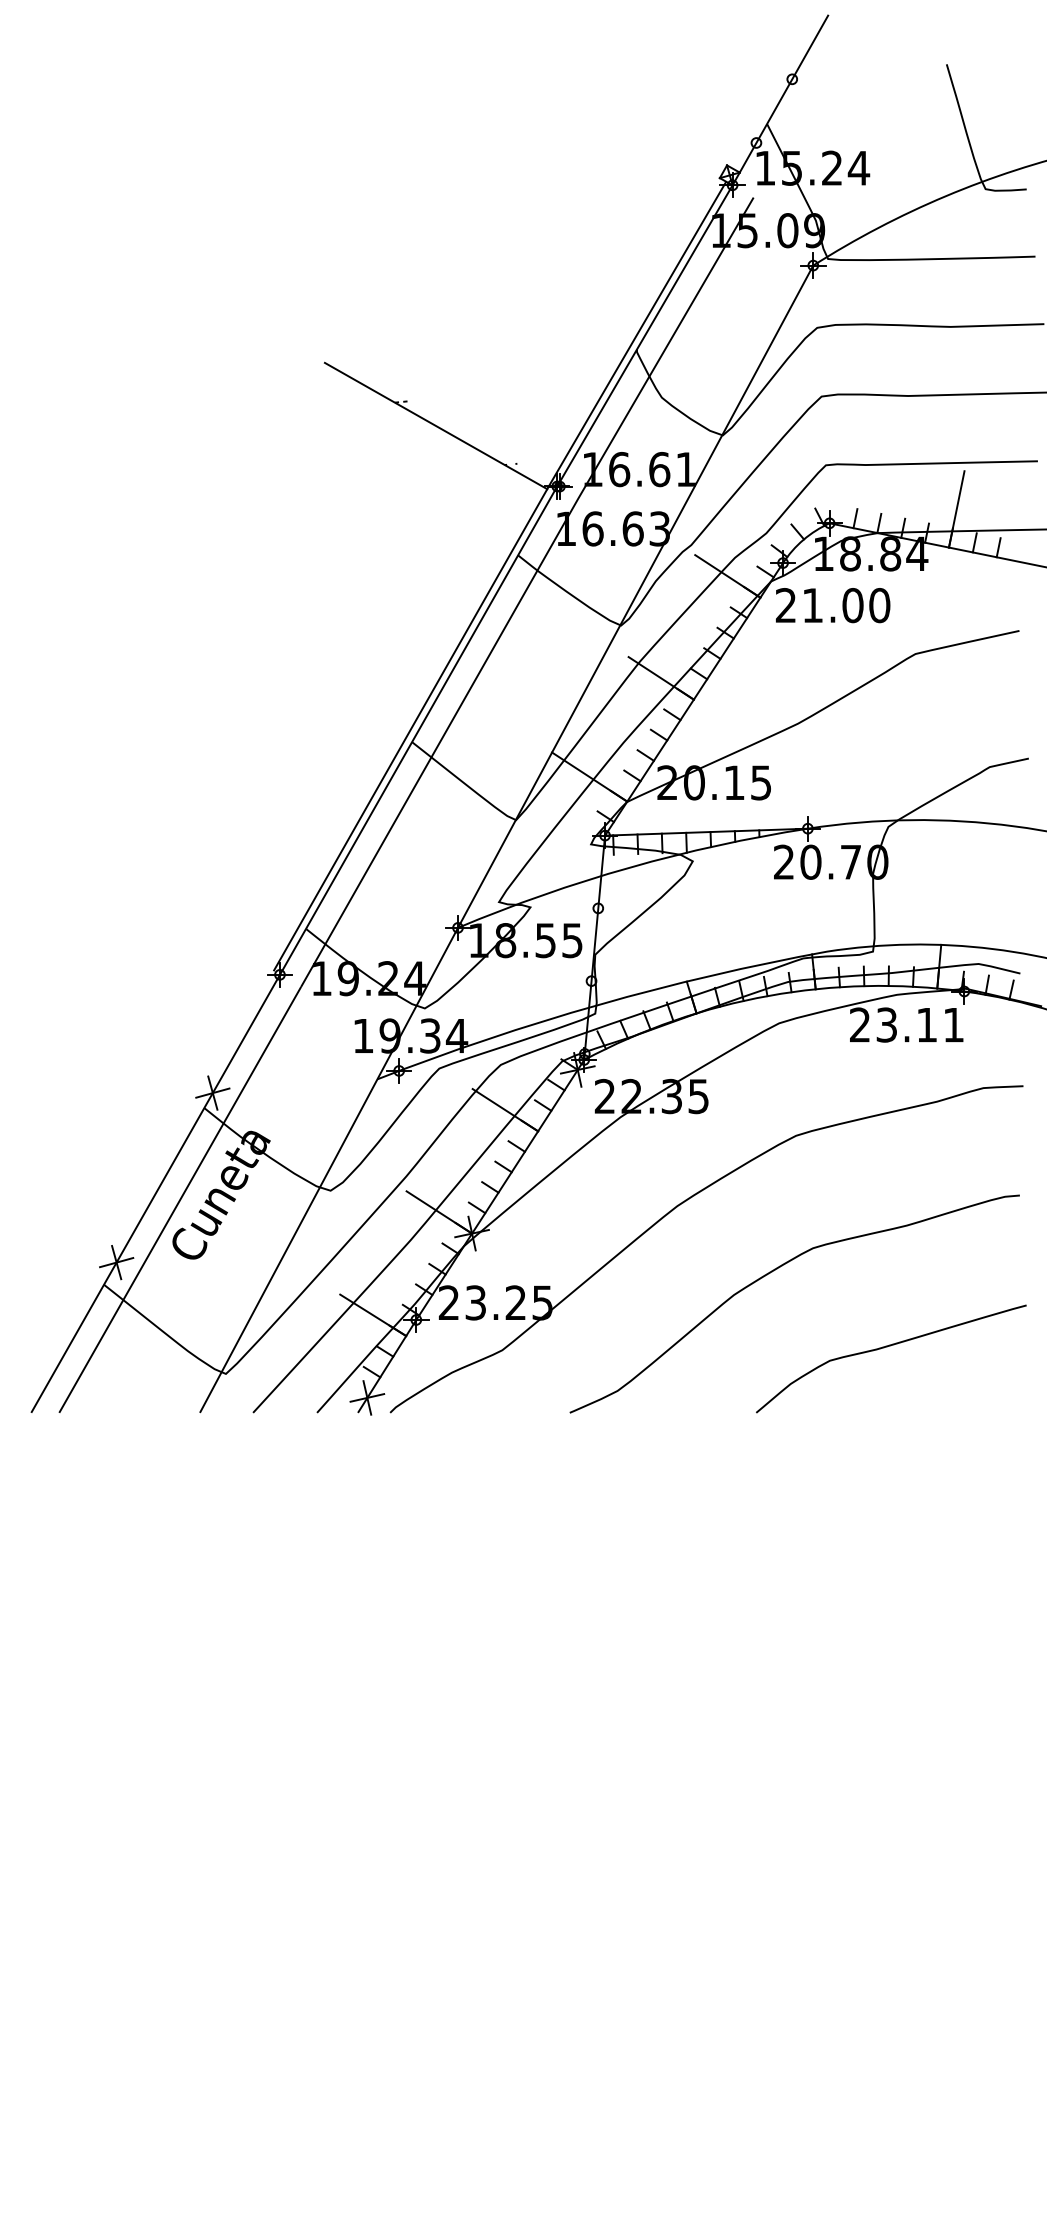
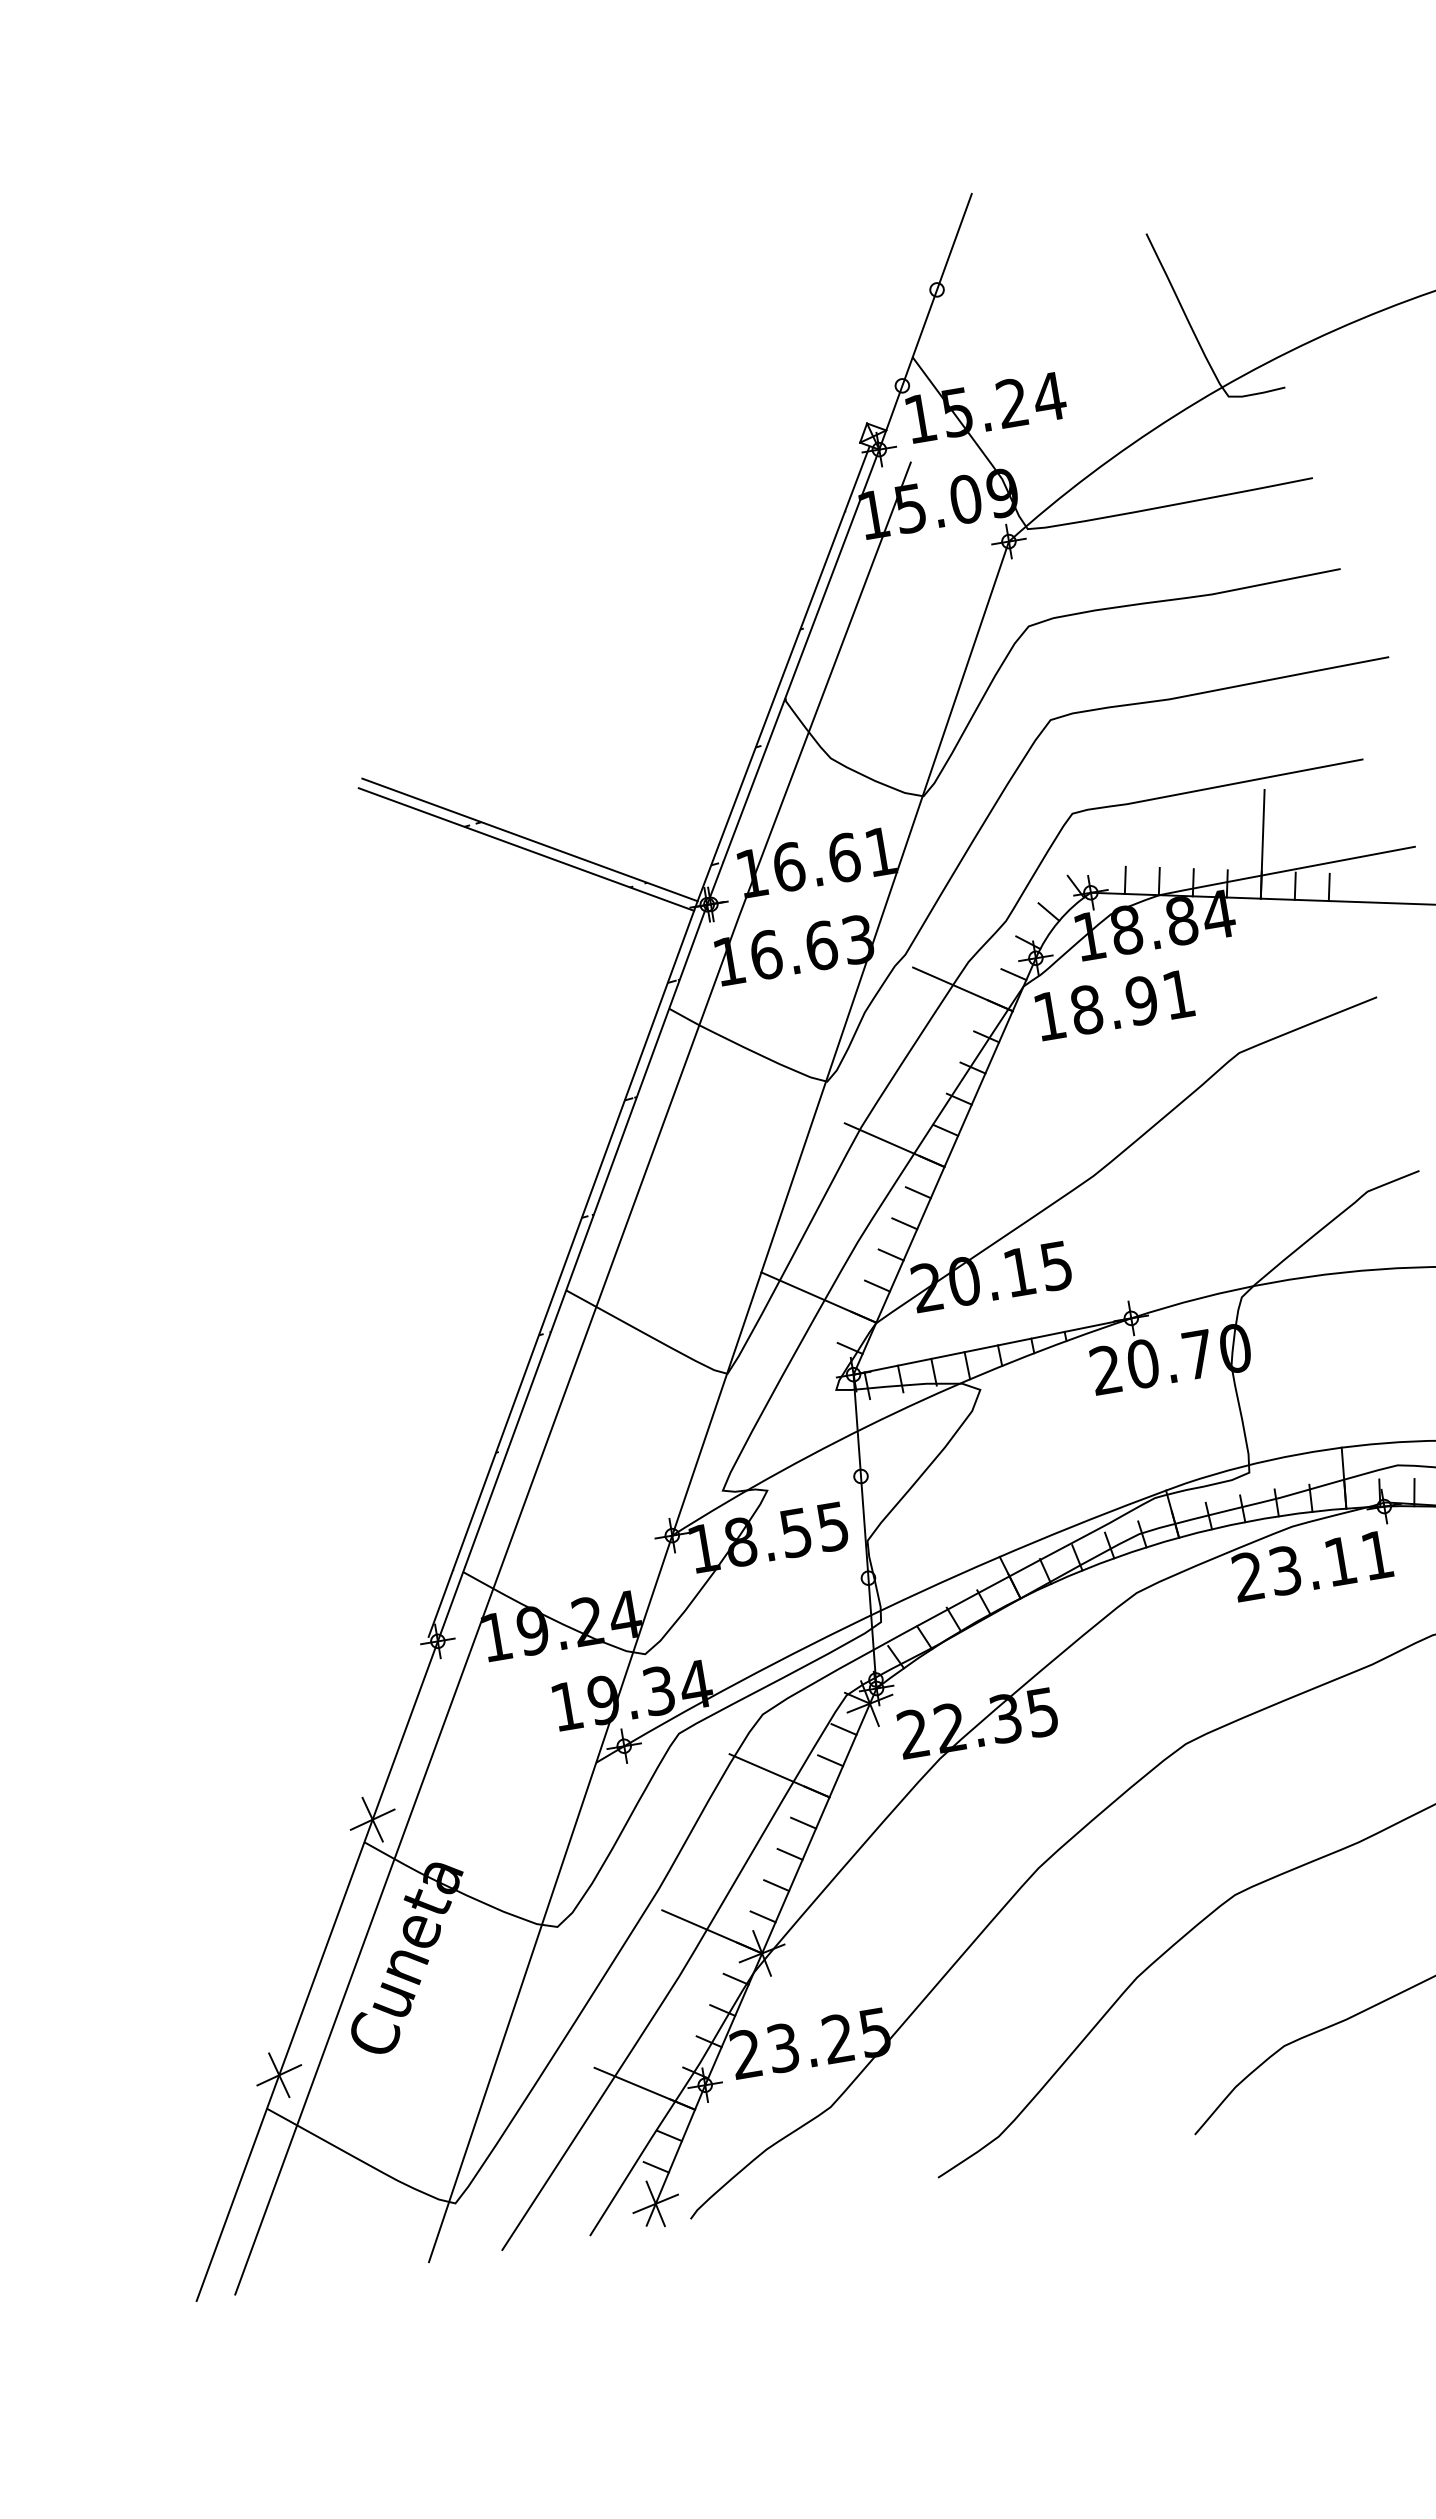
line: (439, 419) -> (529, 839), added
hatch: (504, 575) -> (655, 1039), added
text: (832, 605) -> (1113, 1005), 21.00 -> 18.91

